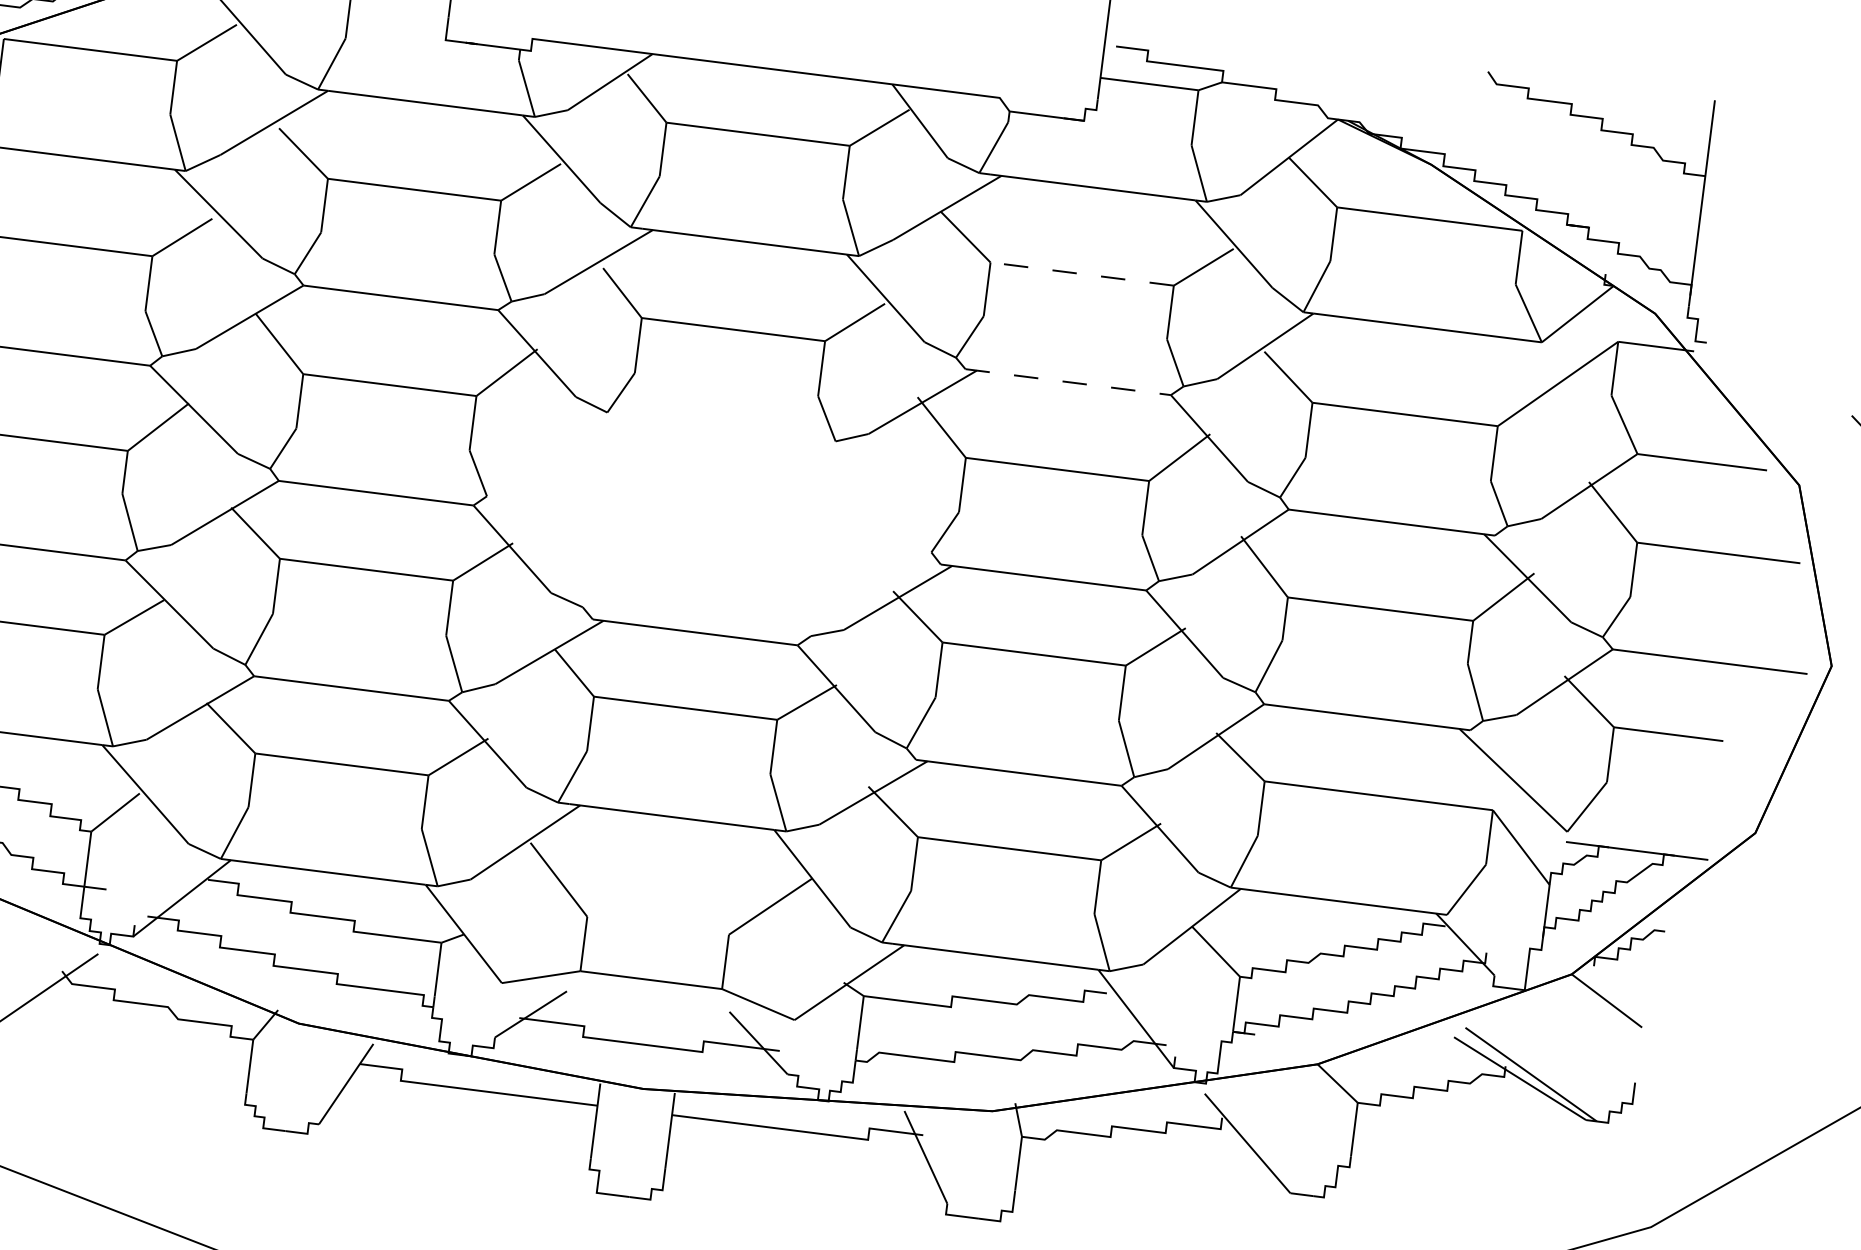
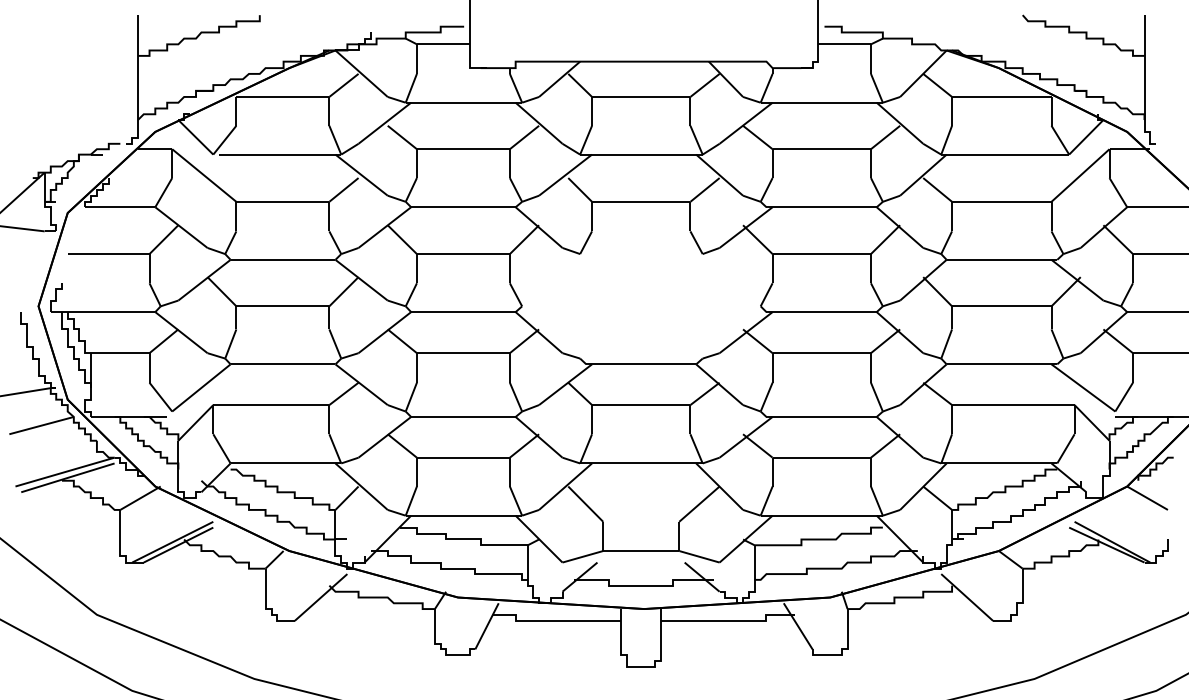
line: (1081, 274) -> (821, 149), dashed -> solid
line: (1069, 382) -> (822, 207), dashed -> solid

